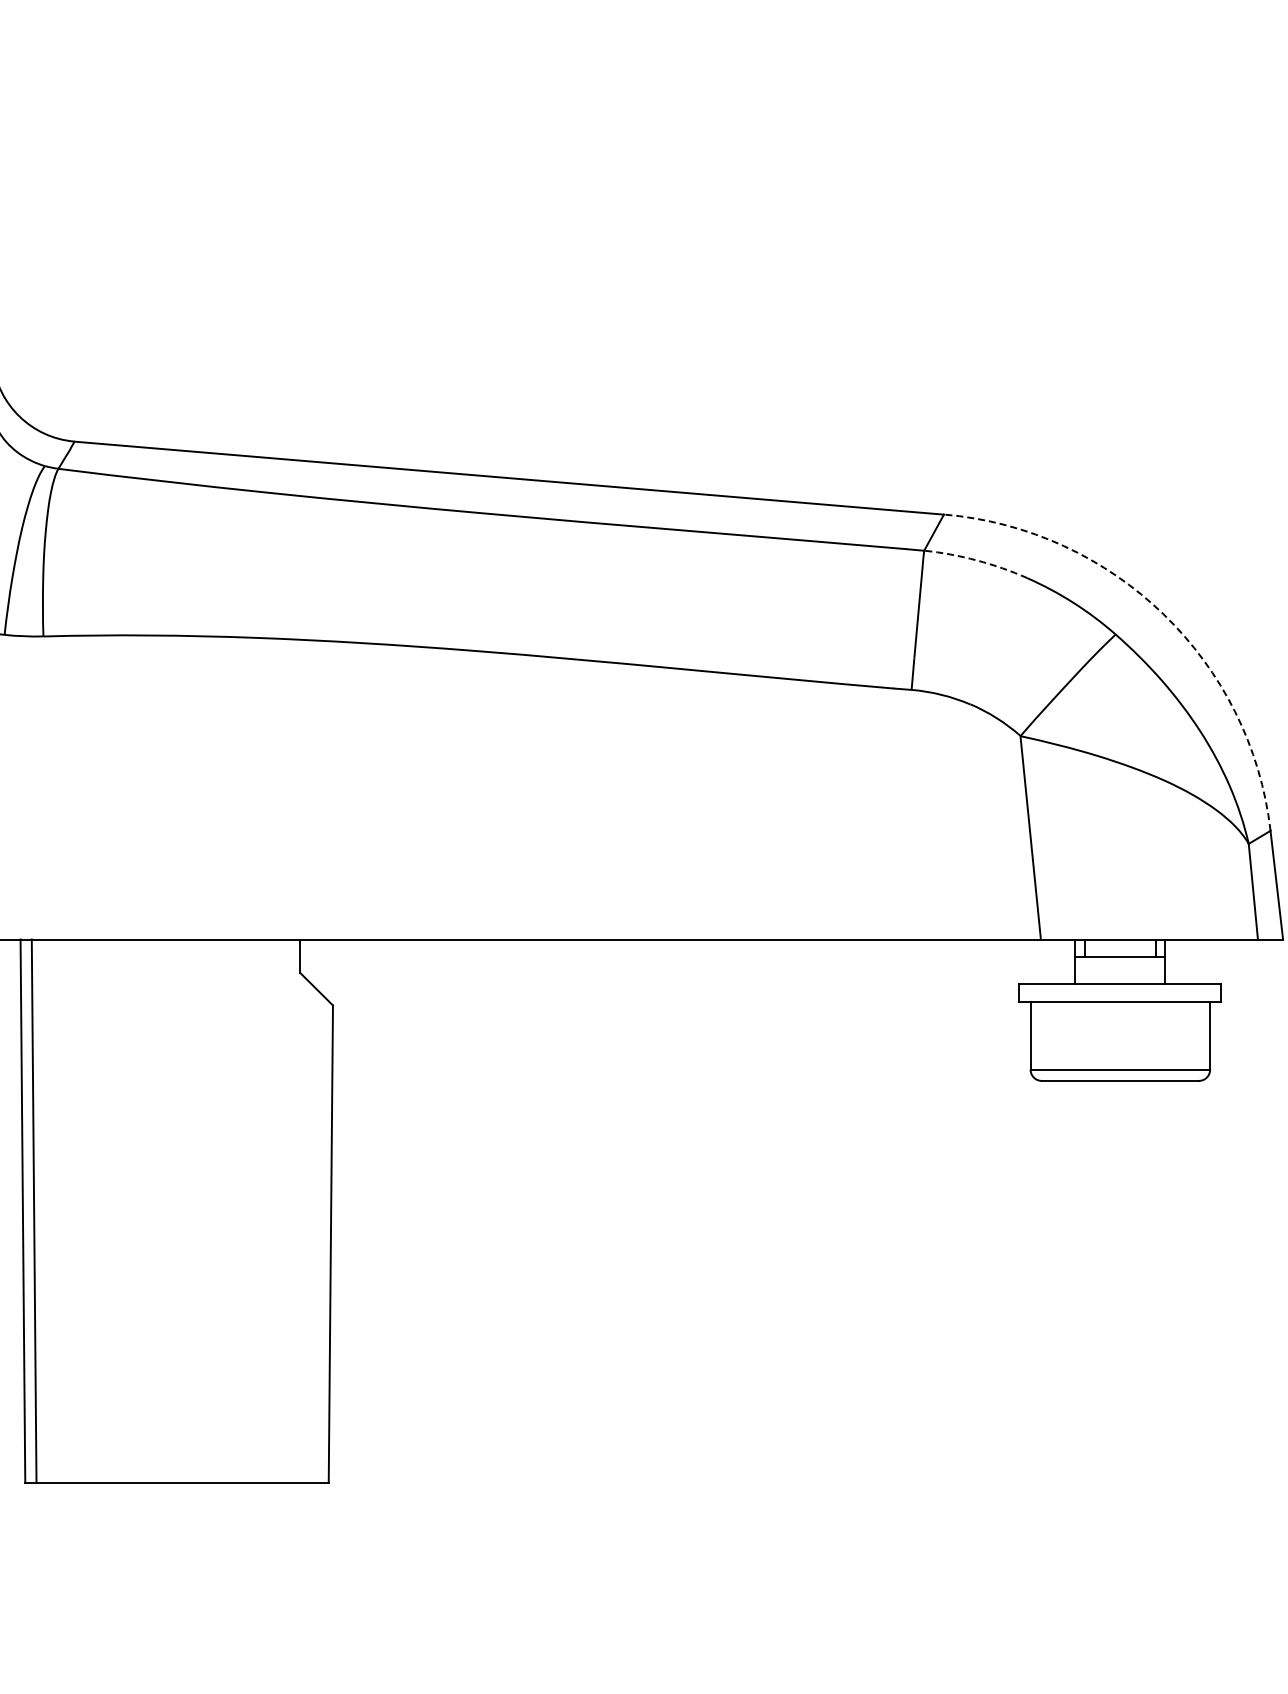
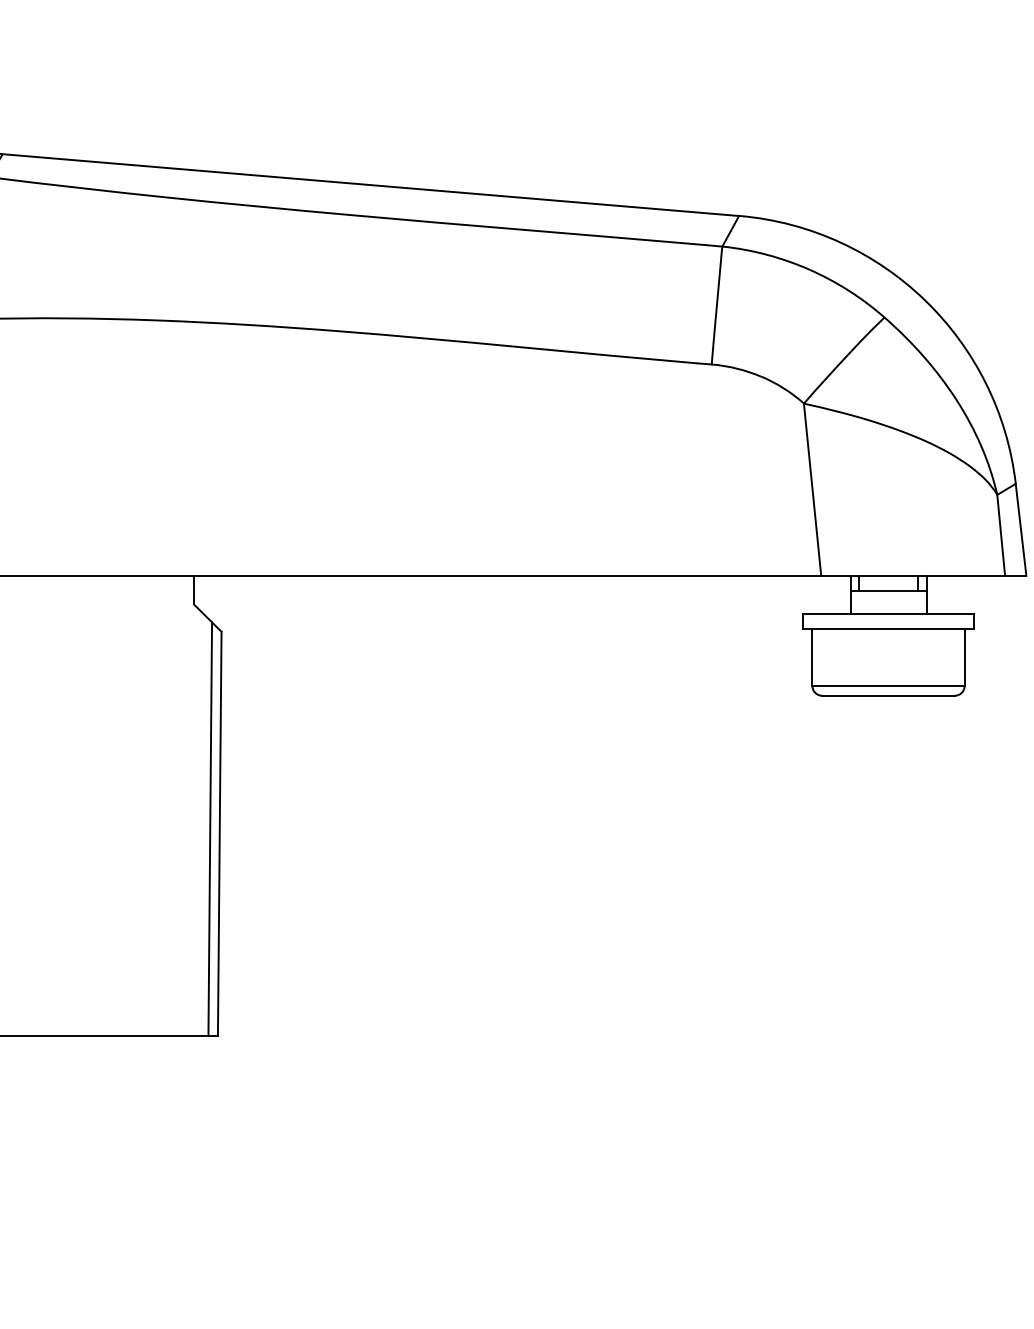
arc: (976, 560) -> (766, 254), dashed -> solid
arc: (1163, 614) -> (925, 300), dashed -> solid
line: (319, 1238) -> (210, 829), added

